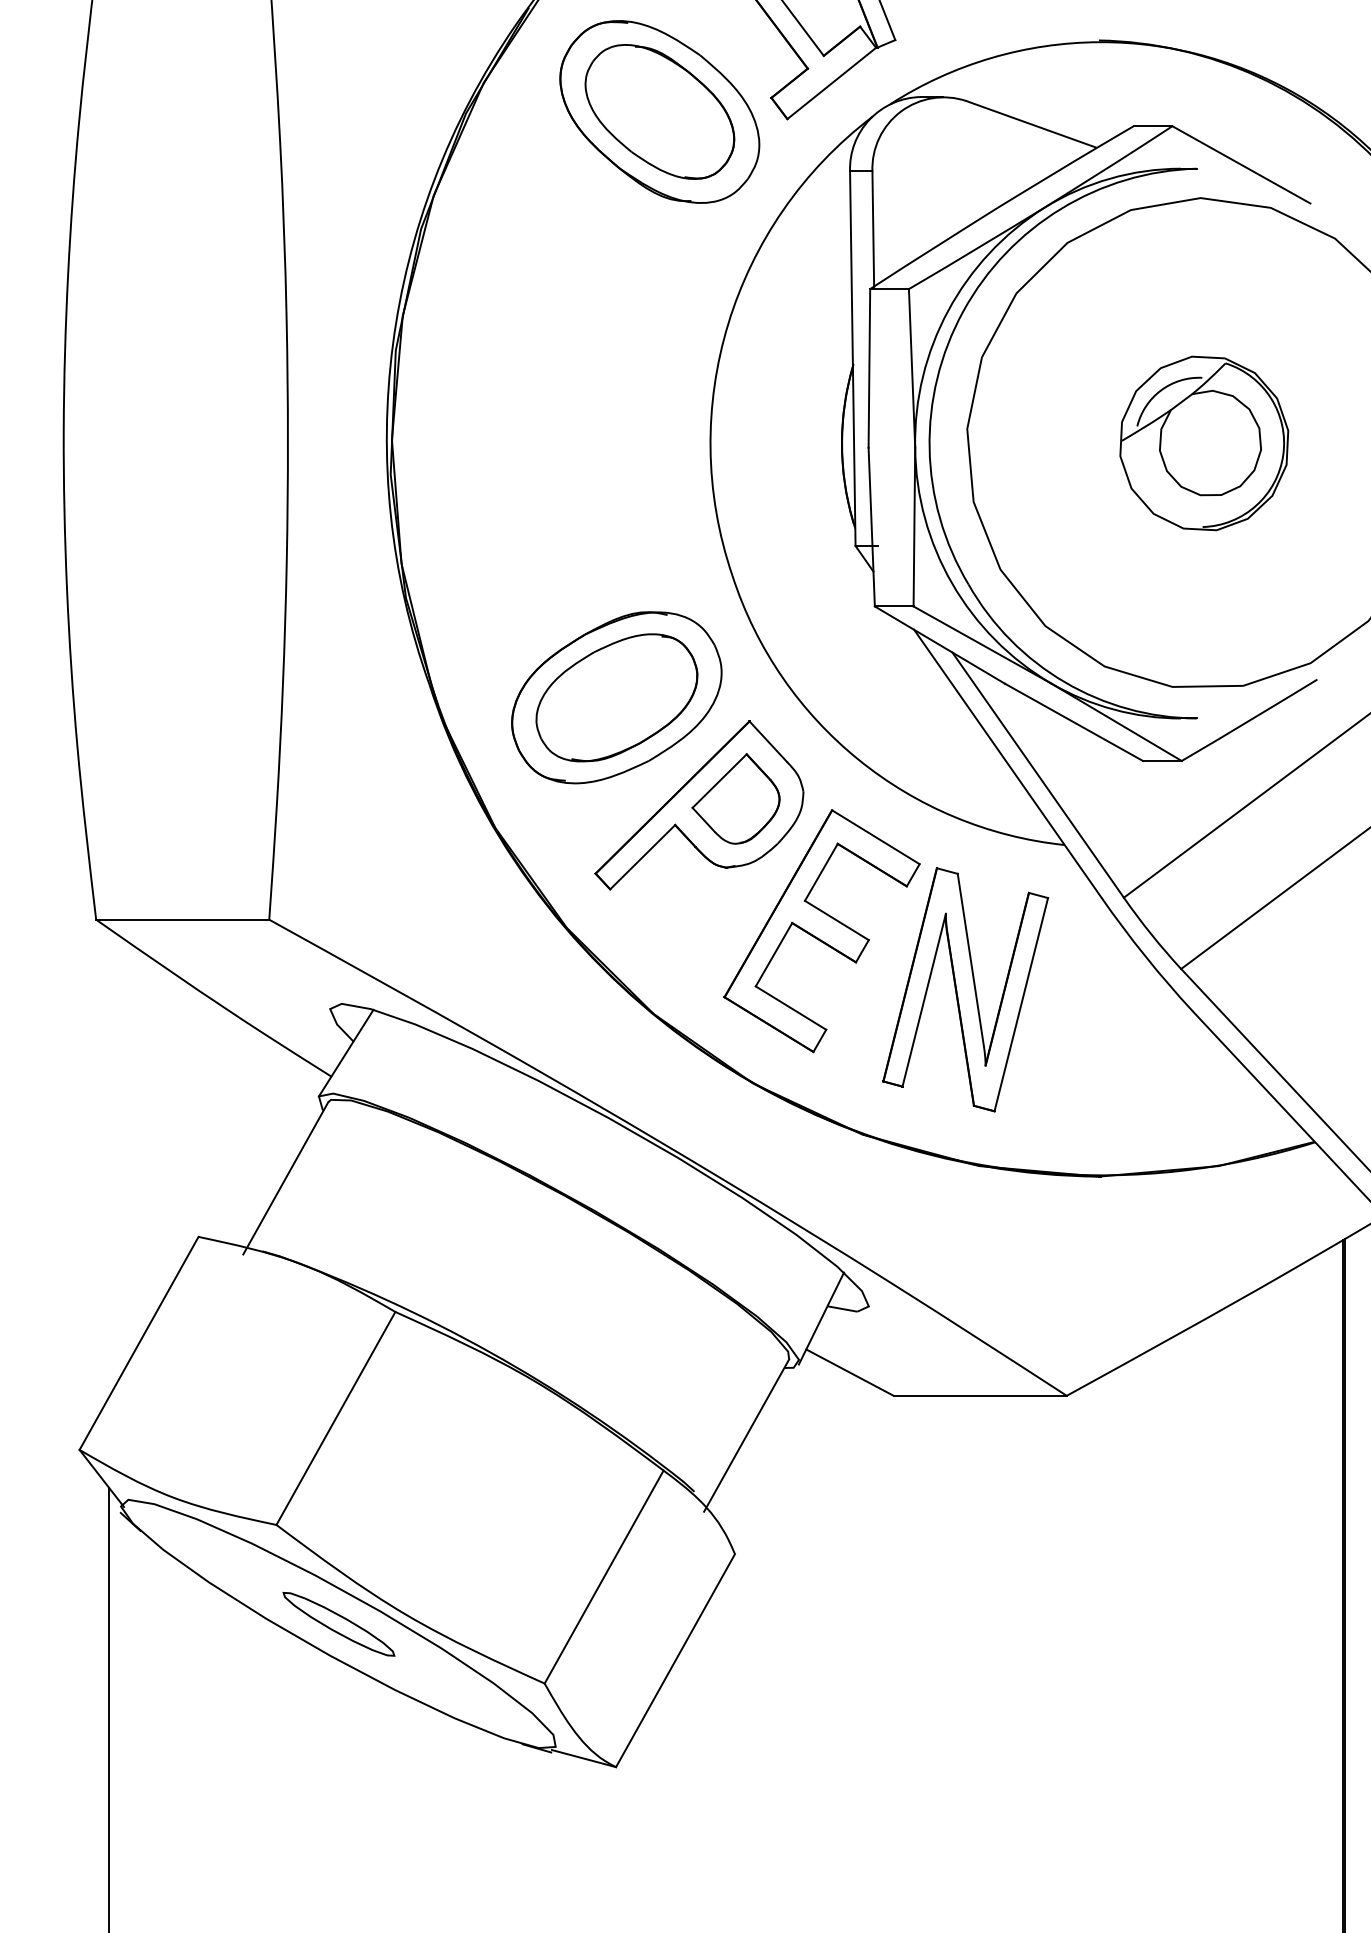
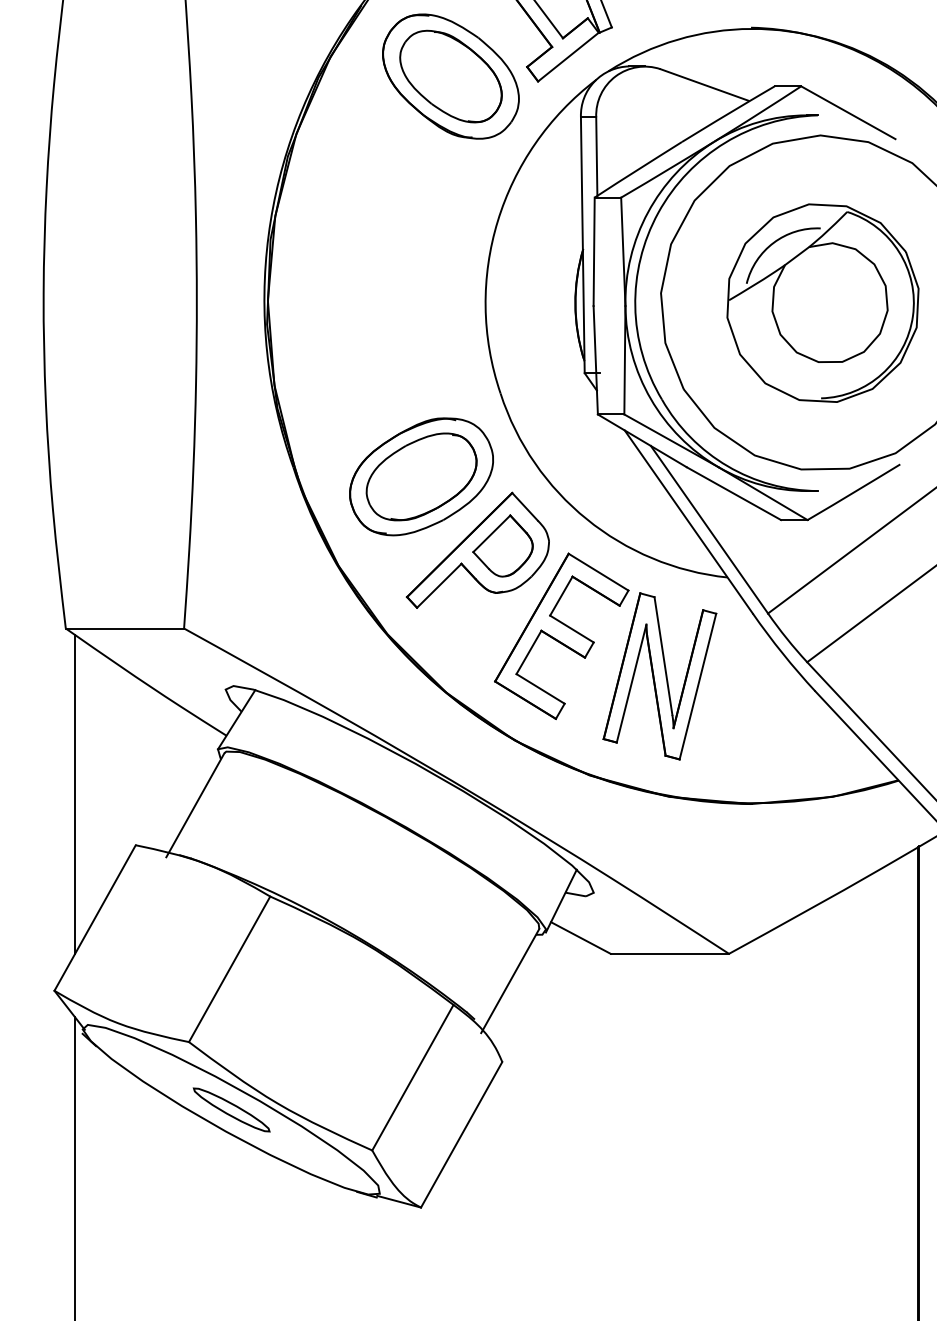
part: (1203, 442) -> (822, 302), size x1.67
line: (108, 1162) -> (74, 794), added

